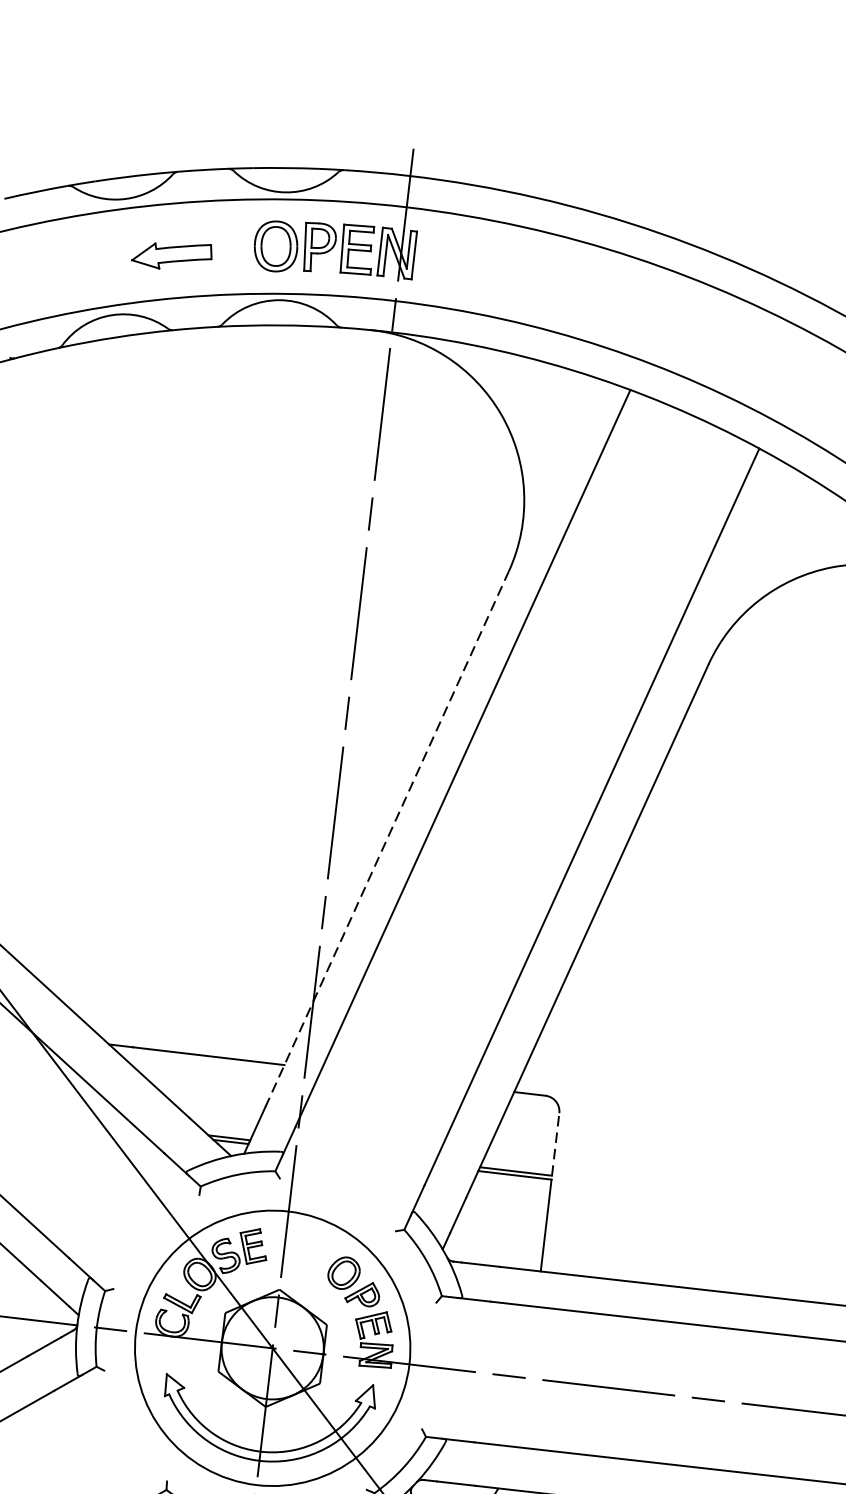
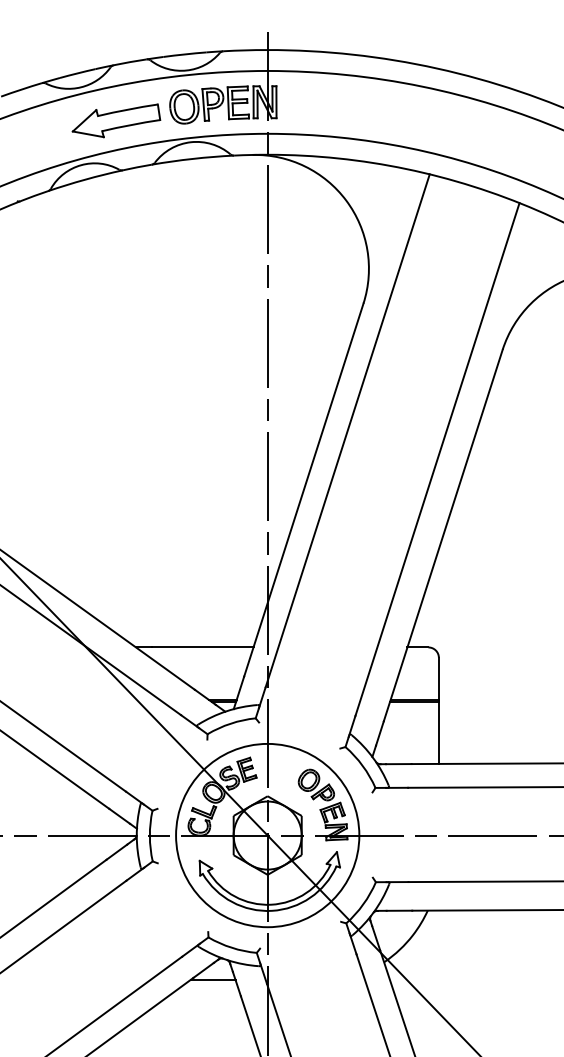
part: (172, 254) -> (116, 120), size x1.67
line: (386, 839) -> (303, 490), dashed -> solid
line: (555, 1143) -> (438, 678), dashed -> solid

